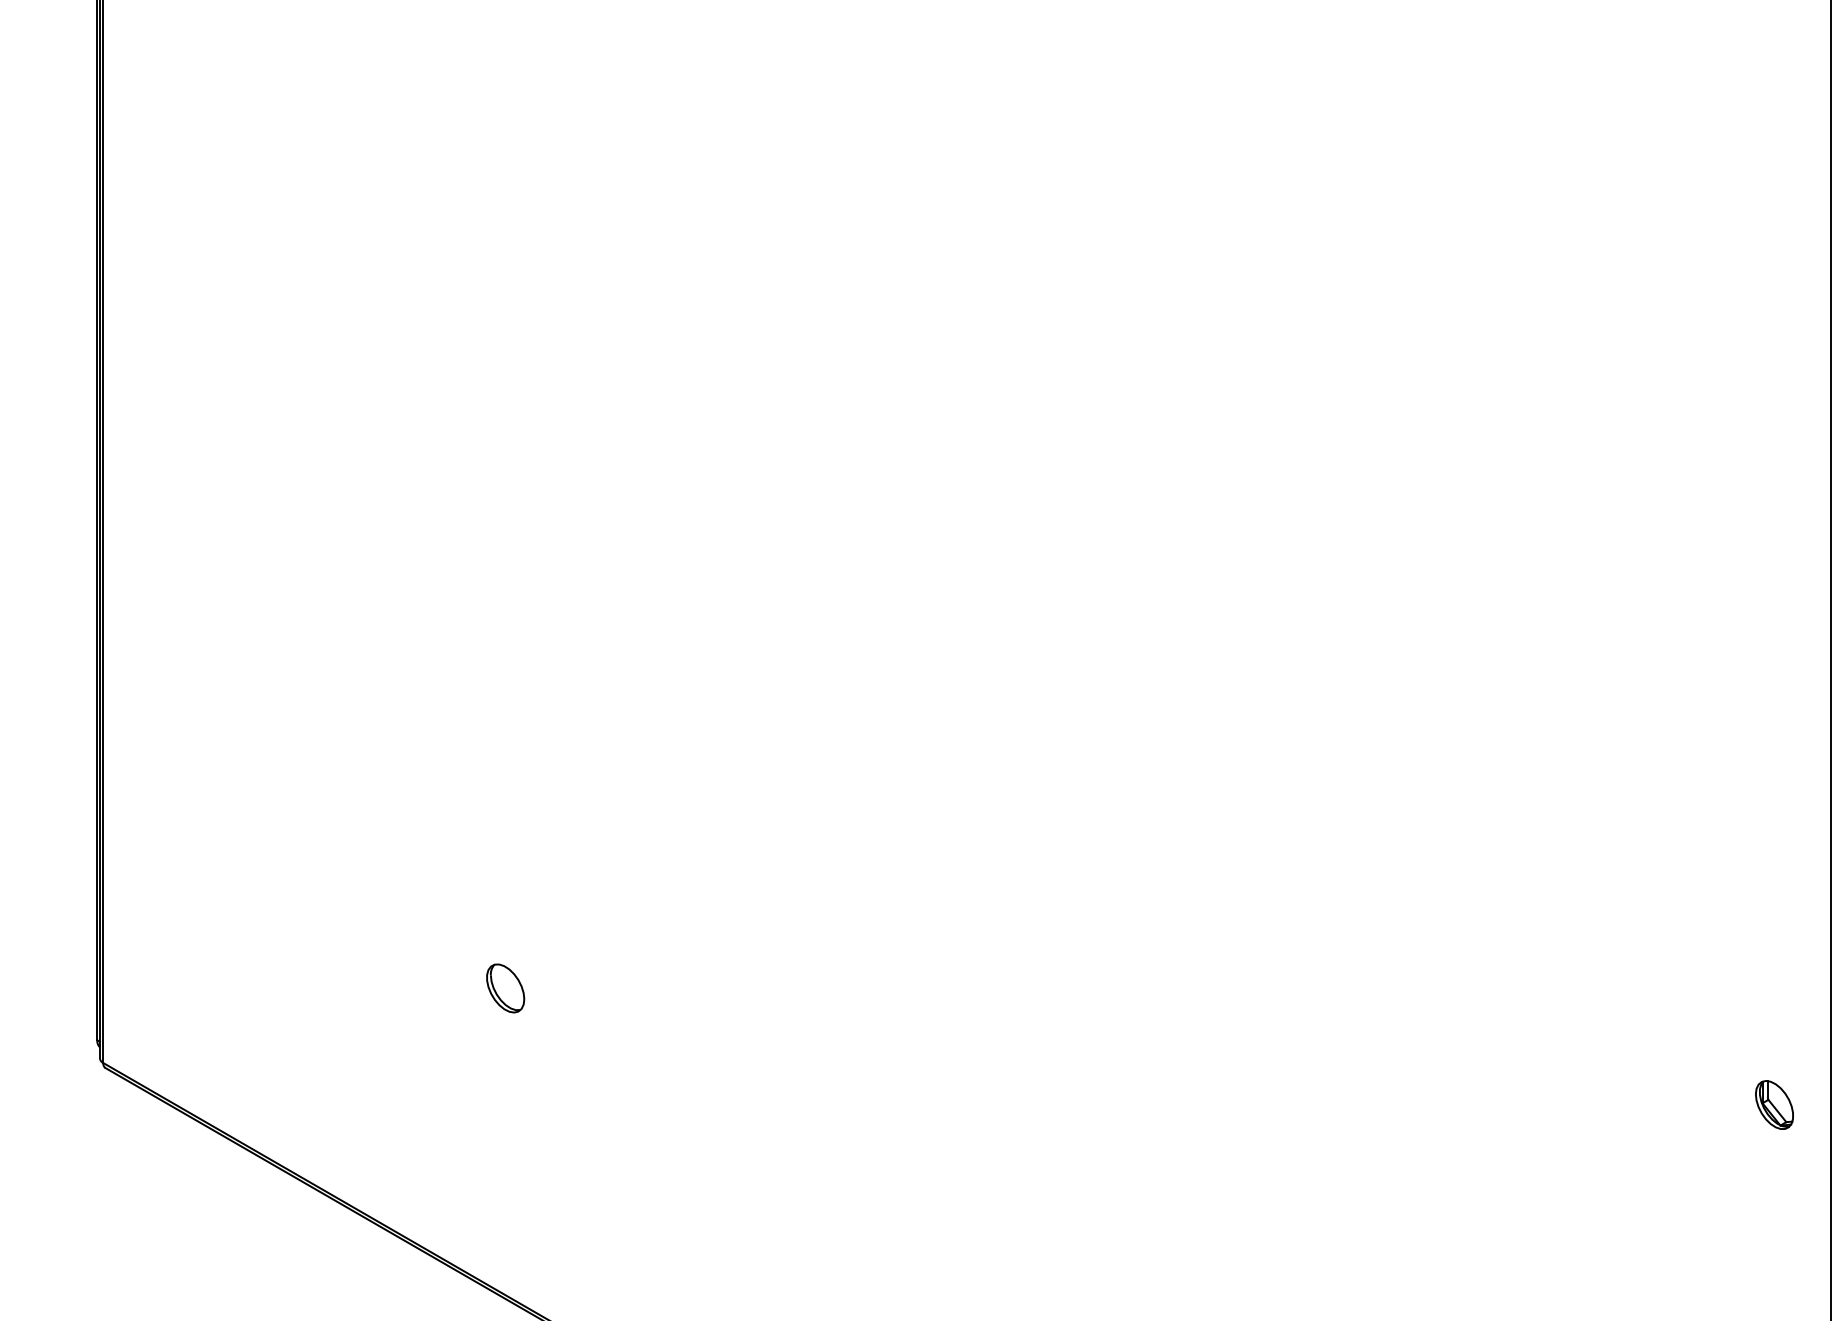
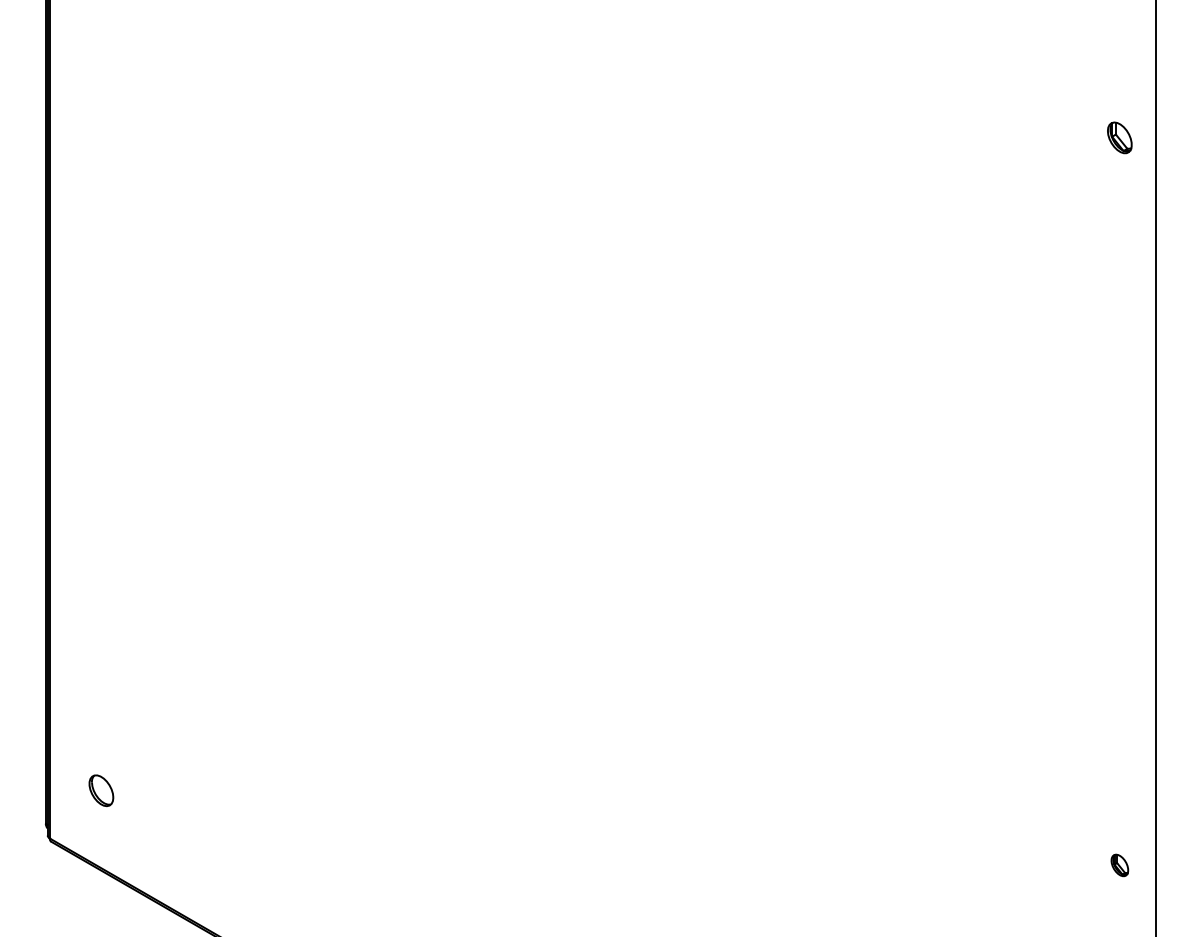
part: (505, 988) -> (101, 790), moved
part: (1774, 1105) -> (1119, 865), size x0.7

